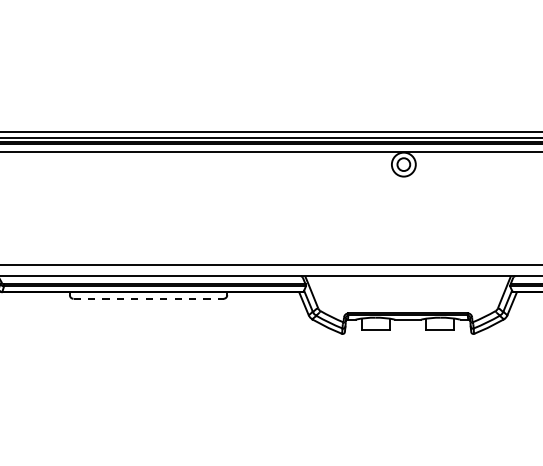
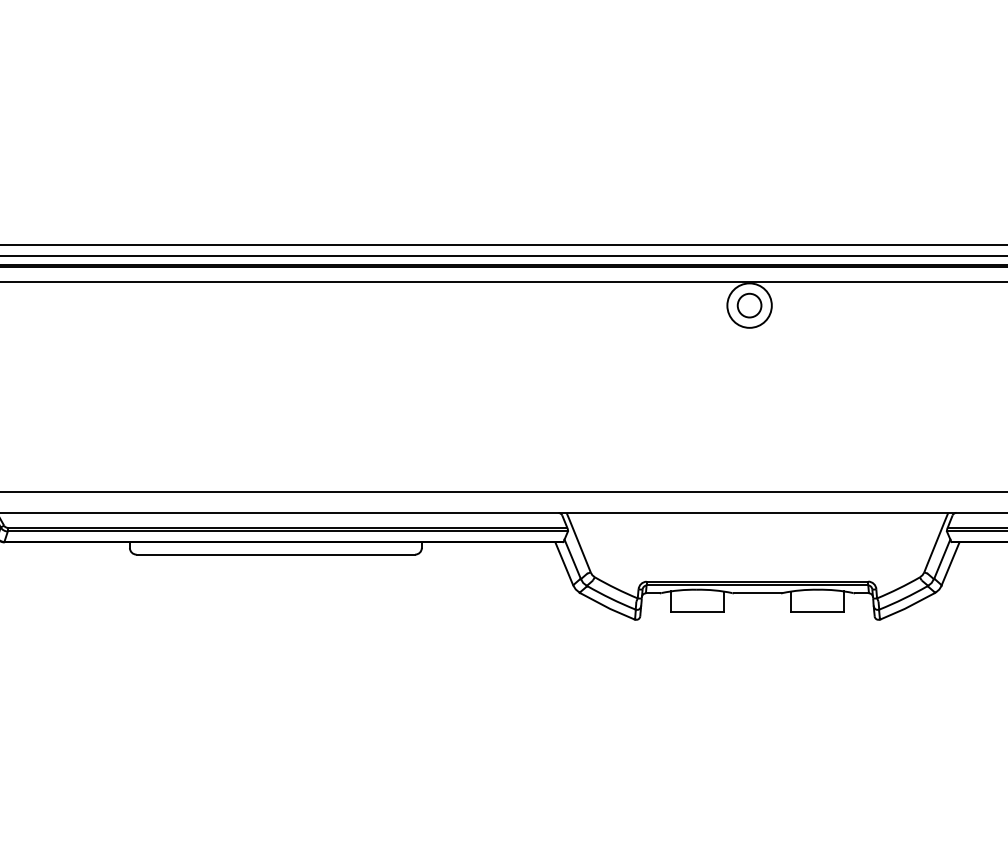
line: (149, 298) -> (277, 554), dashed -> solid

